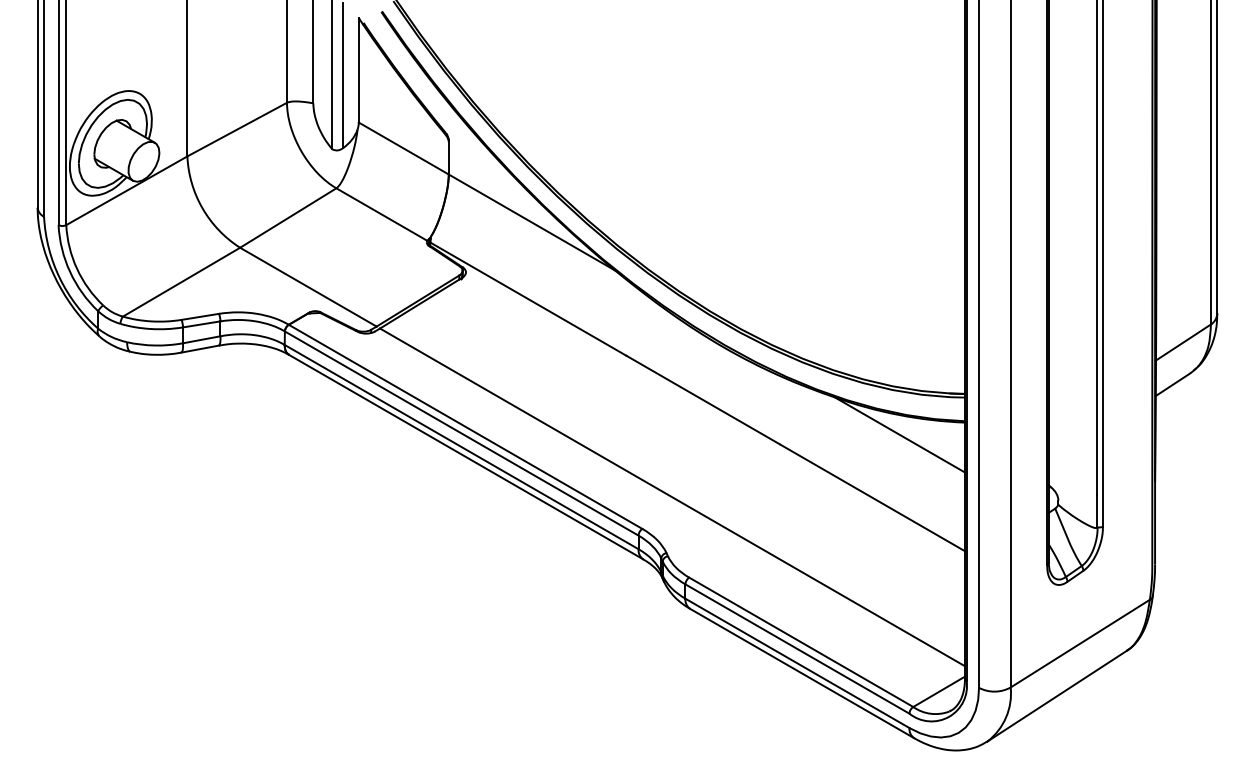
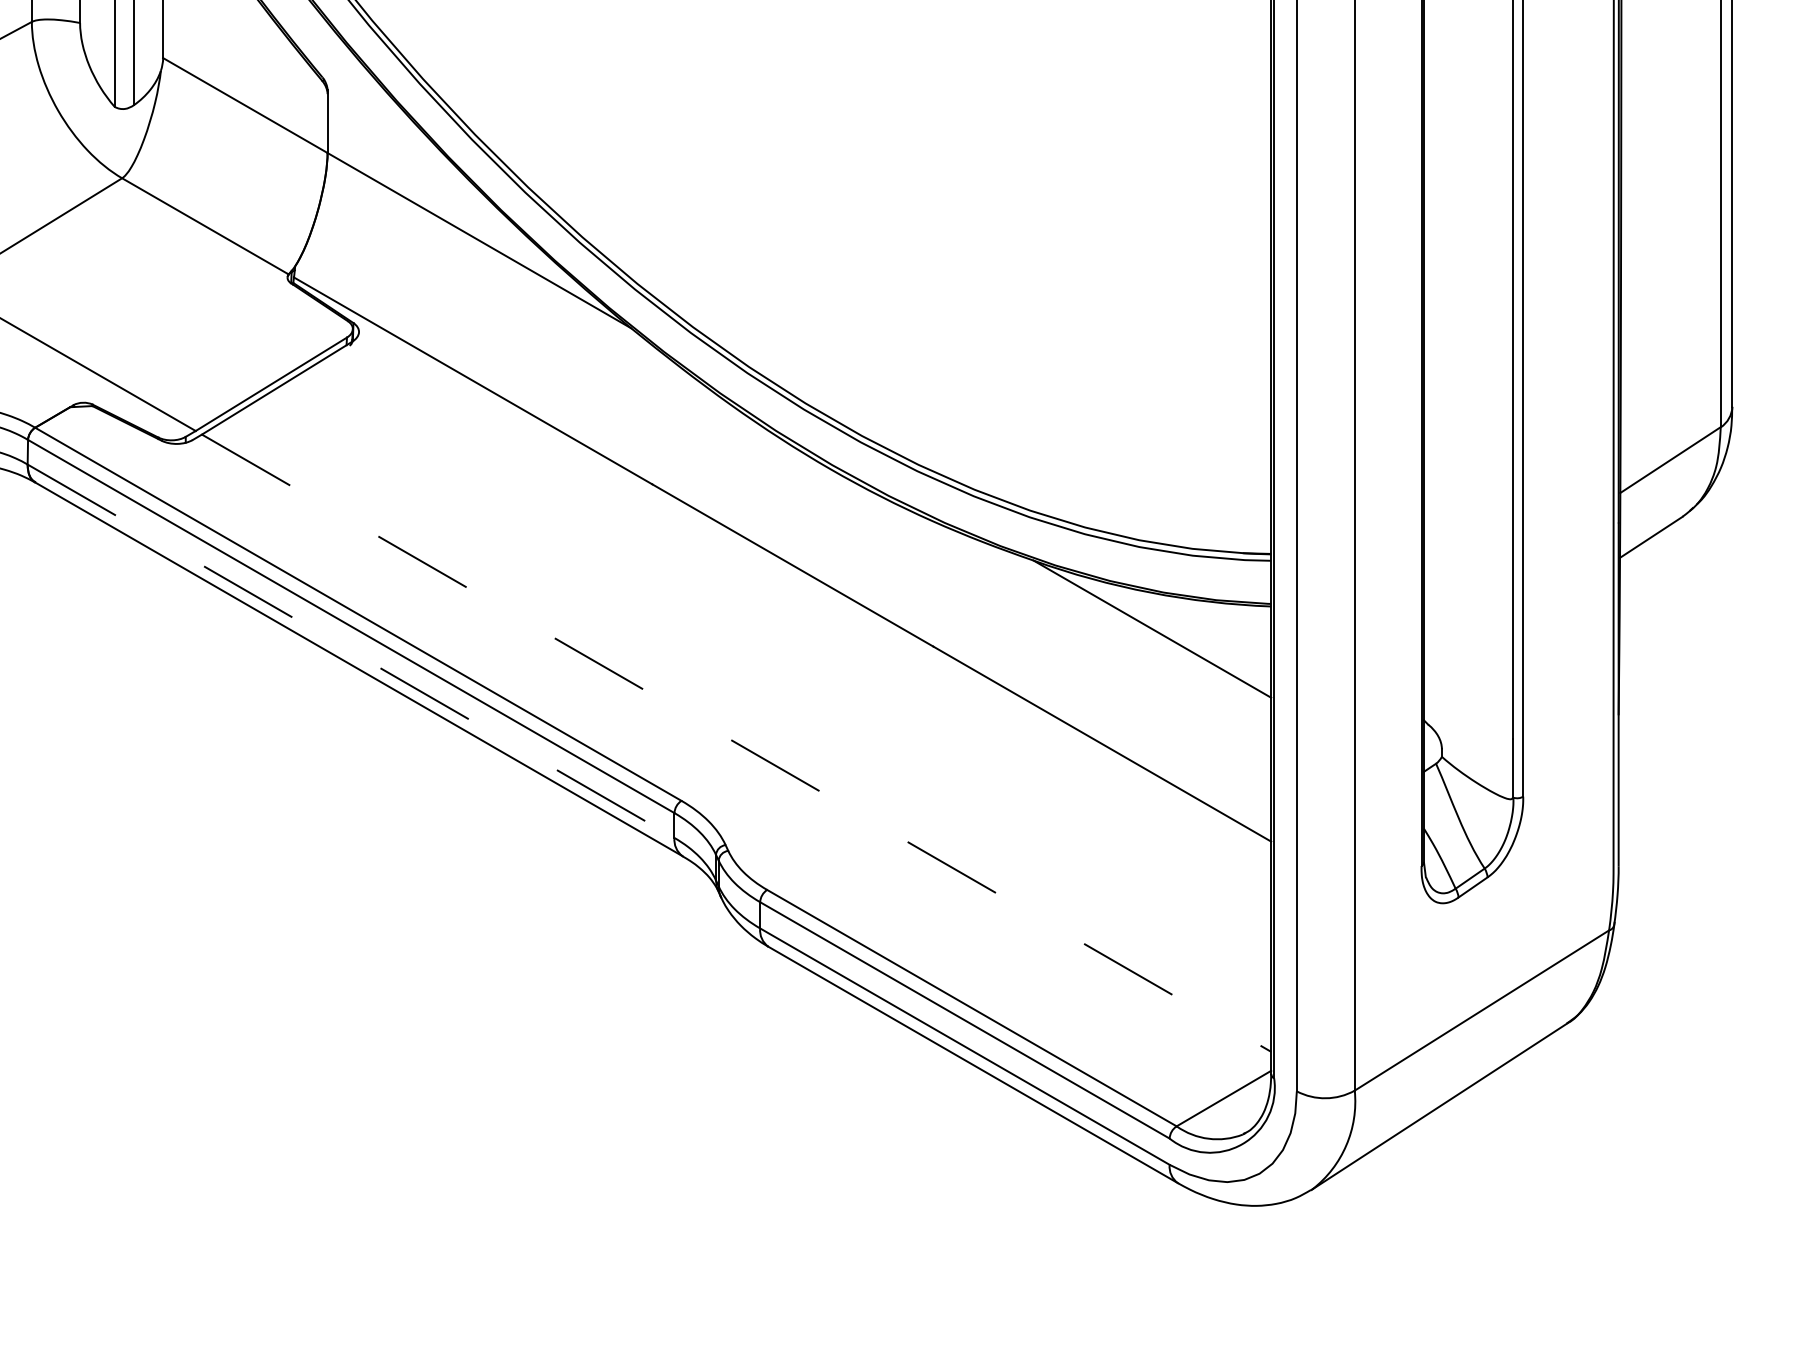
line: (462, 447) -> (352, 652), solid -> dashed
line: (672, 497) -> (736, 743), solid -> dashed

